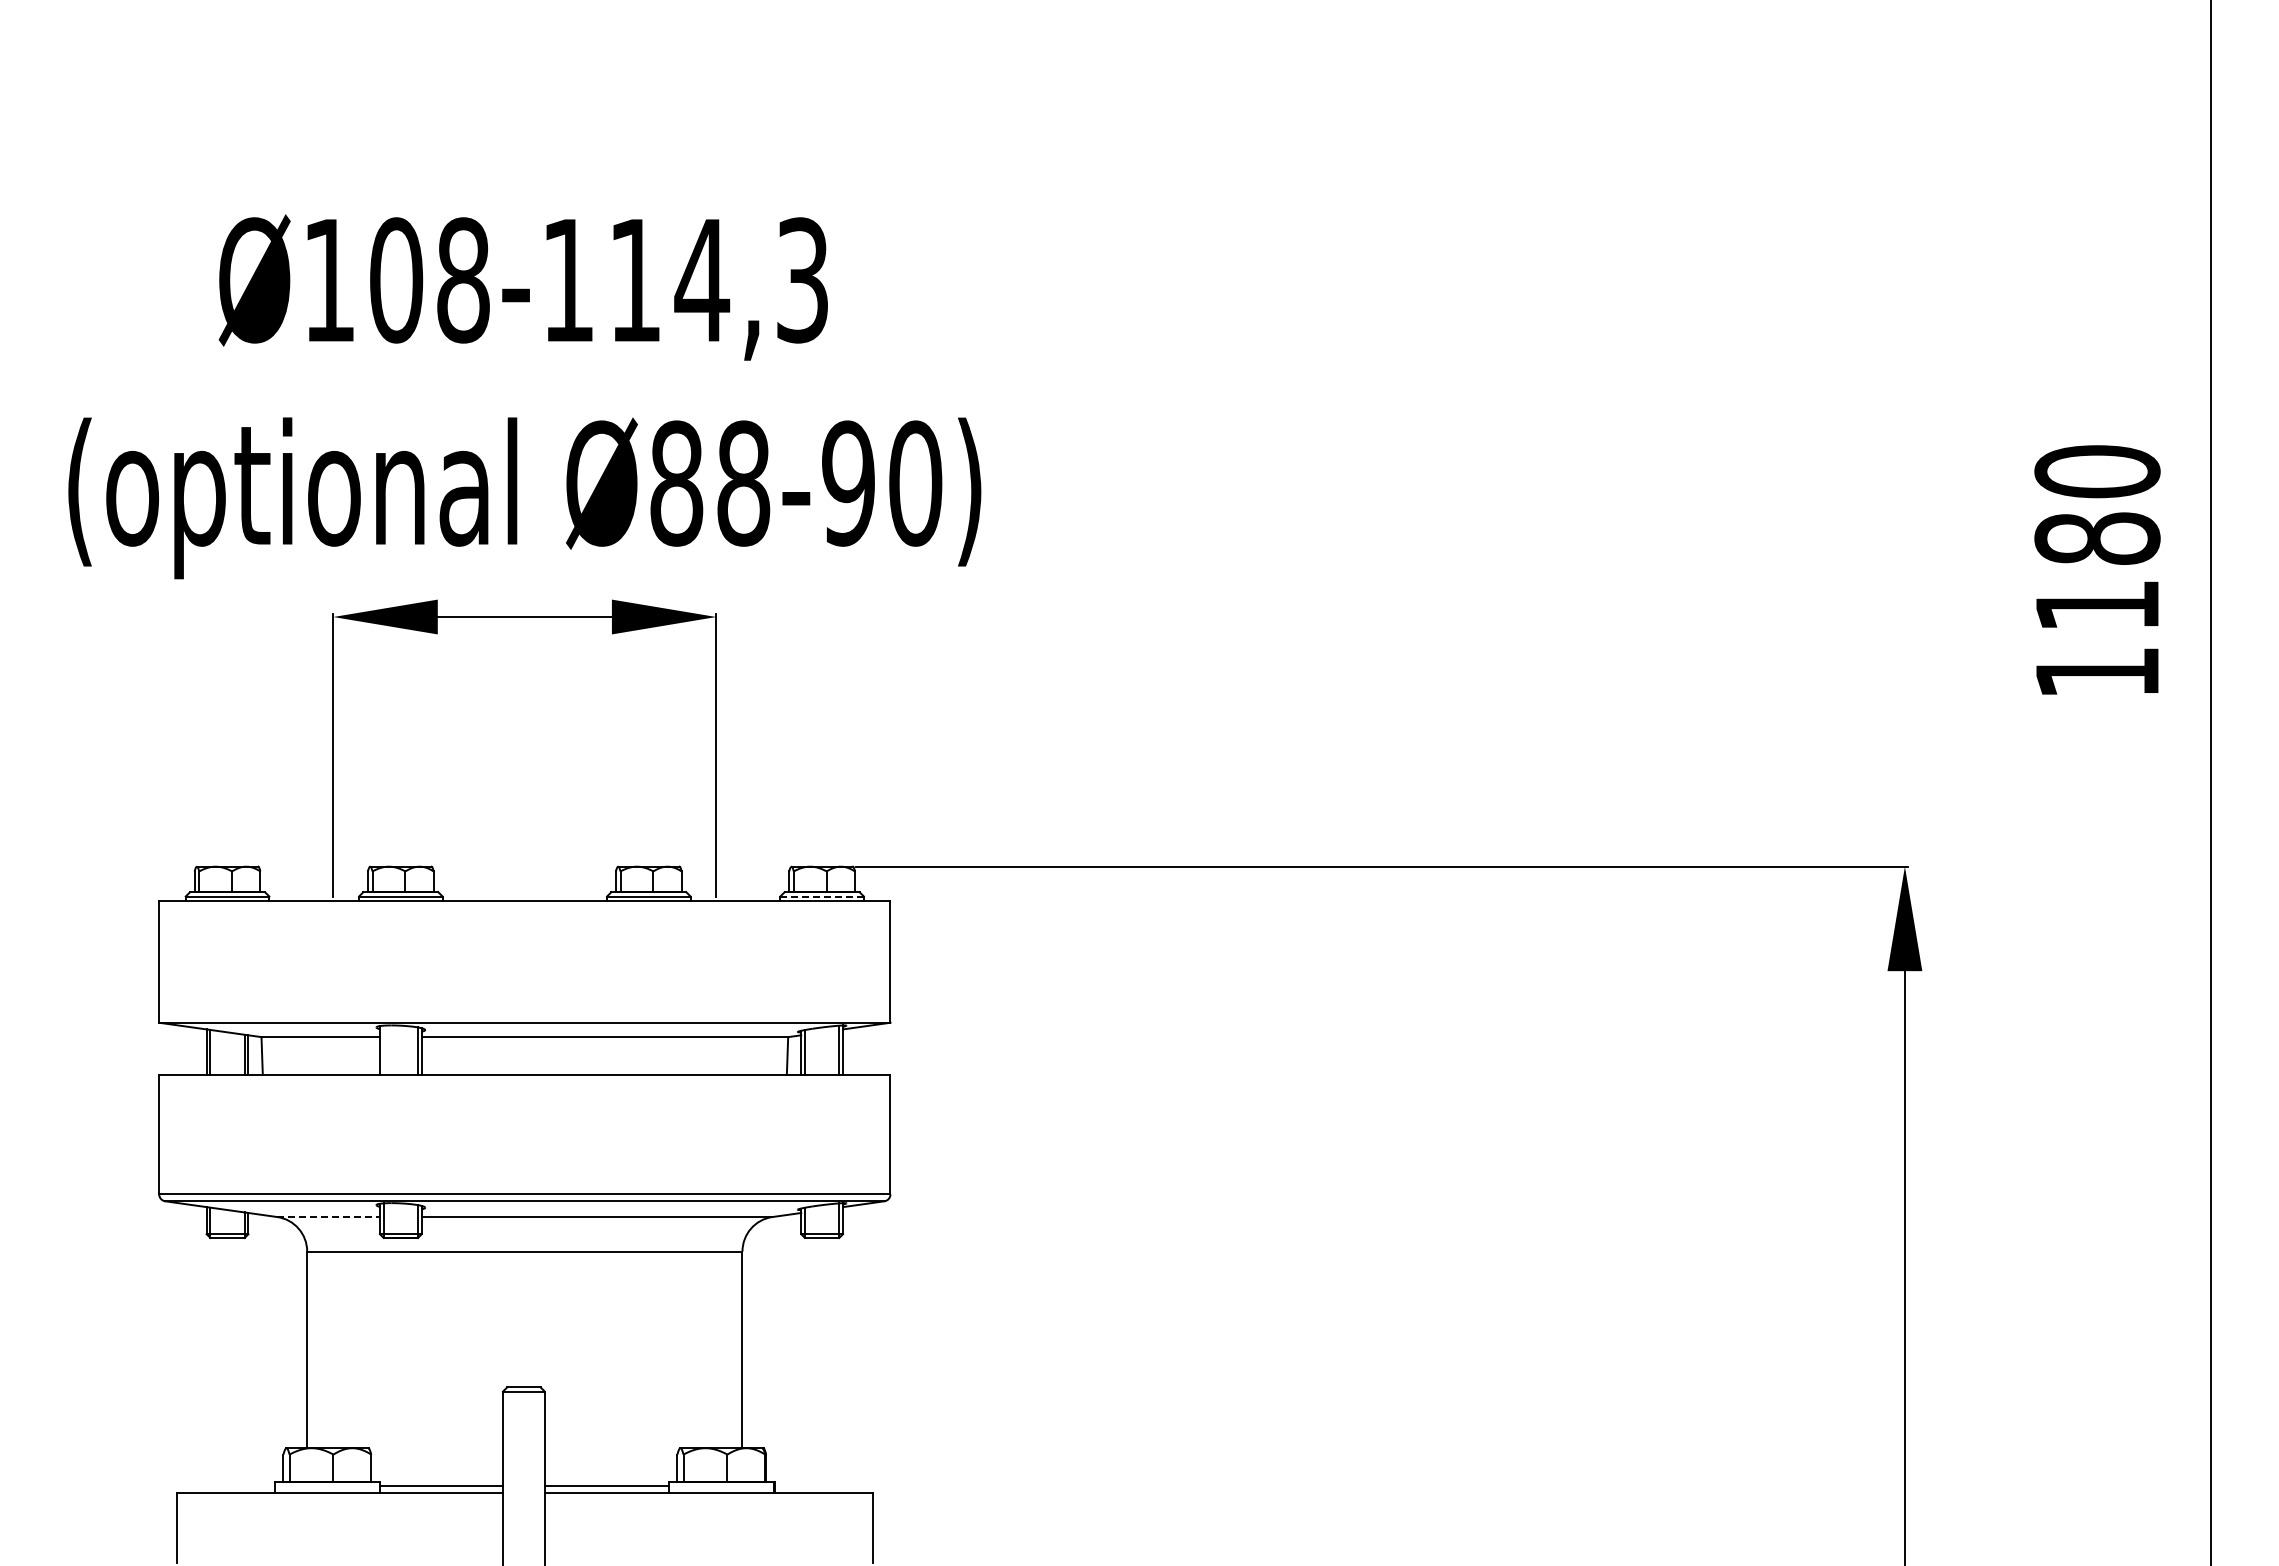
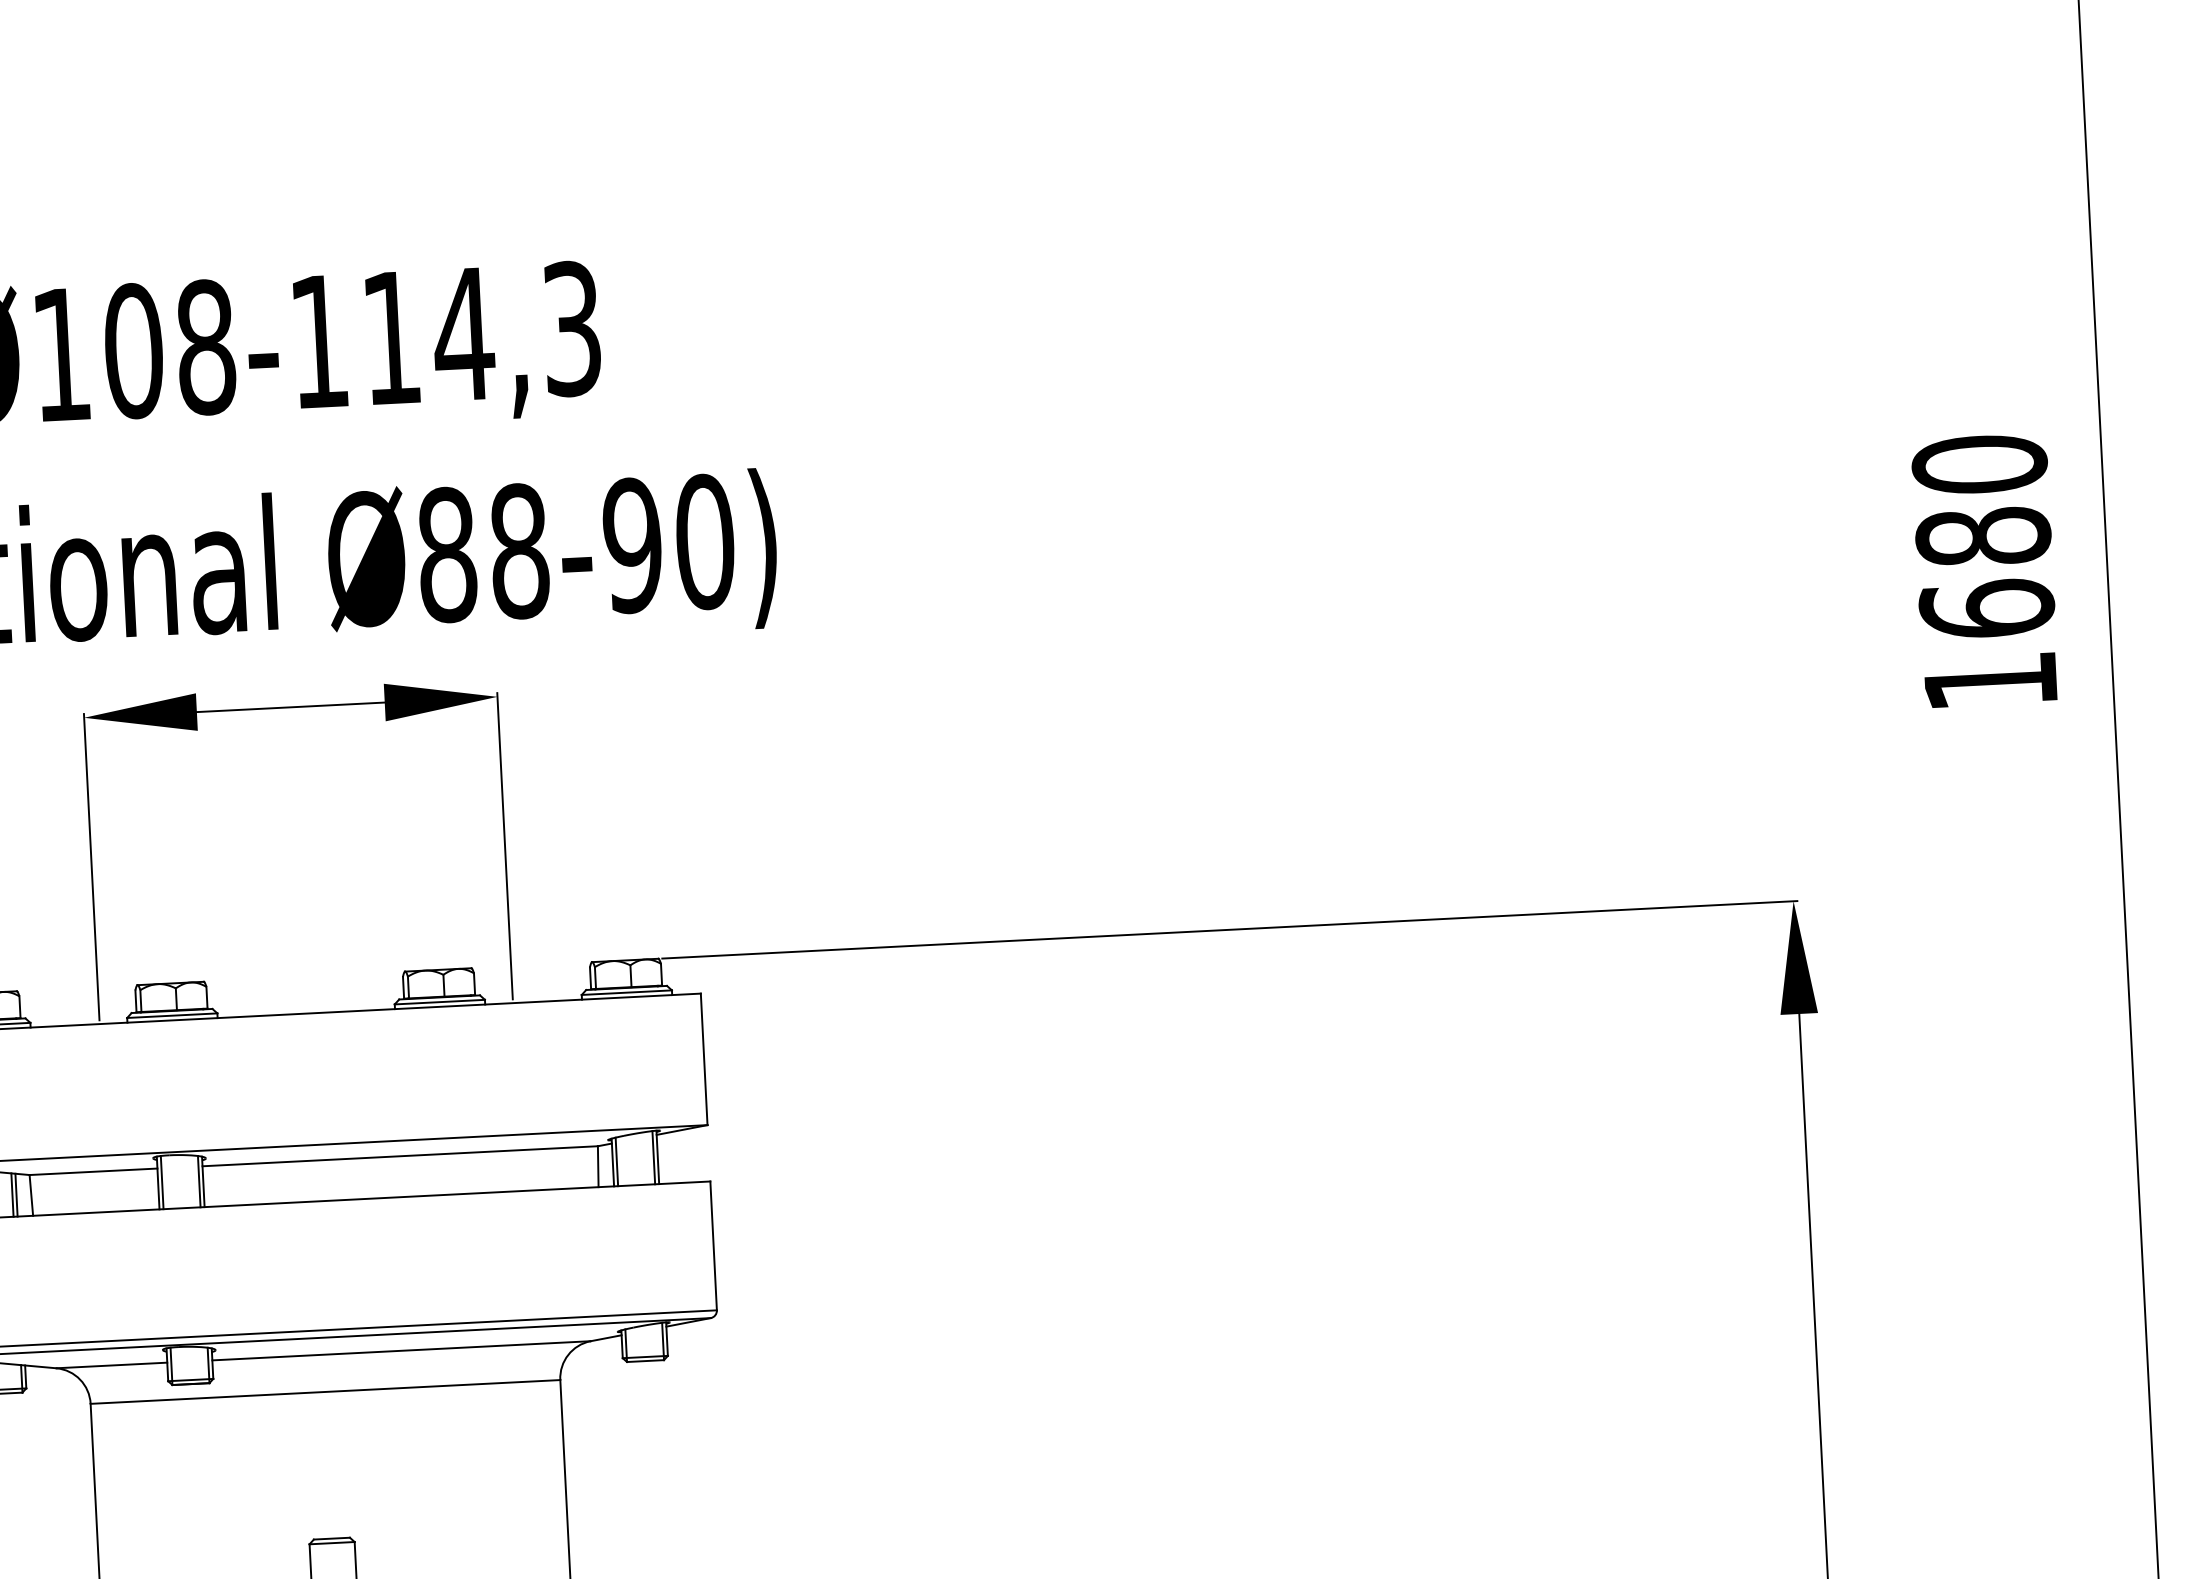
text: (2097, 604) -> (1987, 607), 1180 -> 1680
line: (822, 896) -> (627, 992), dashed -> solid
line: (383, 1049) -> (161, 1181), added
line: (329, 1217) -> (112, 1365), dashed -> solid

